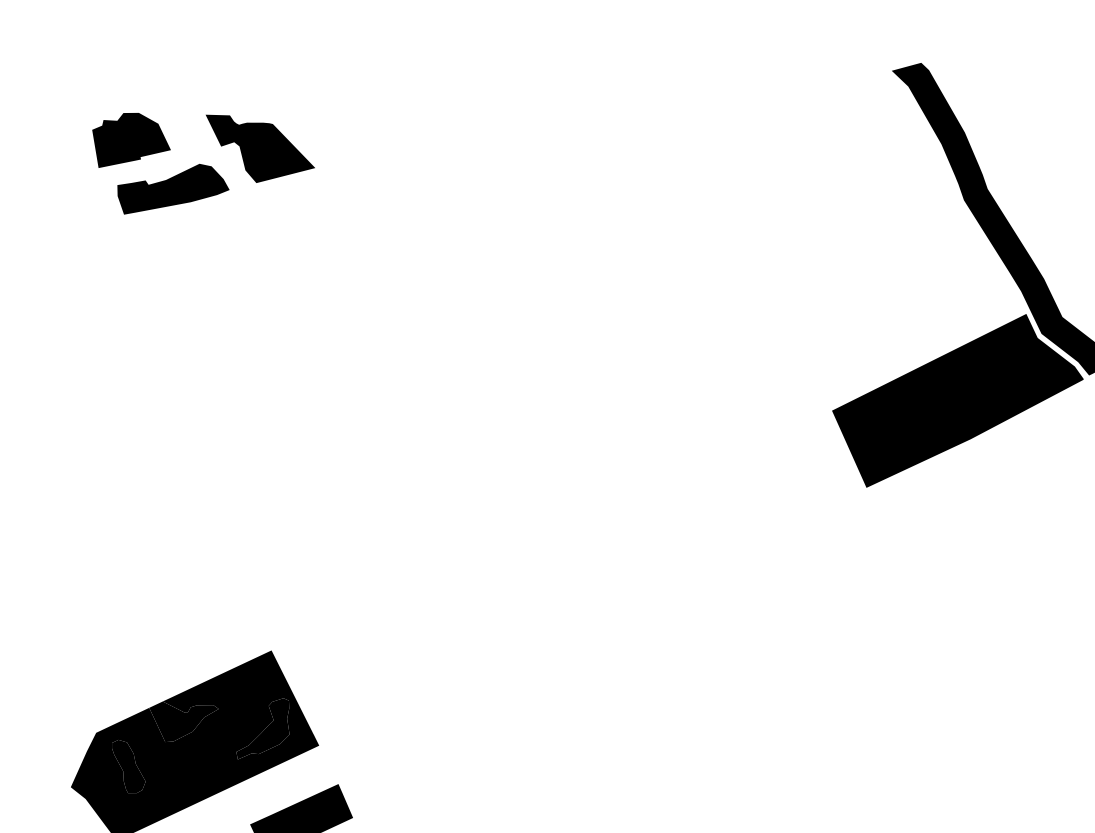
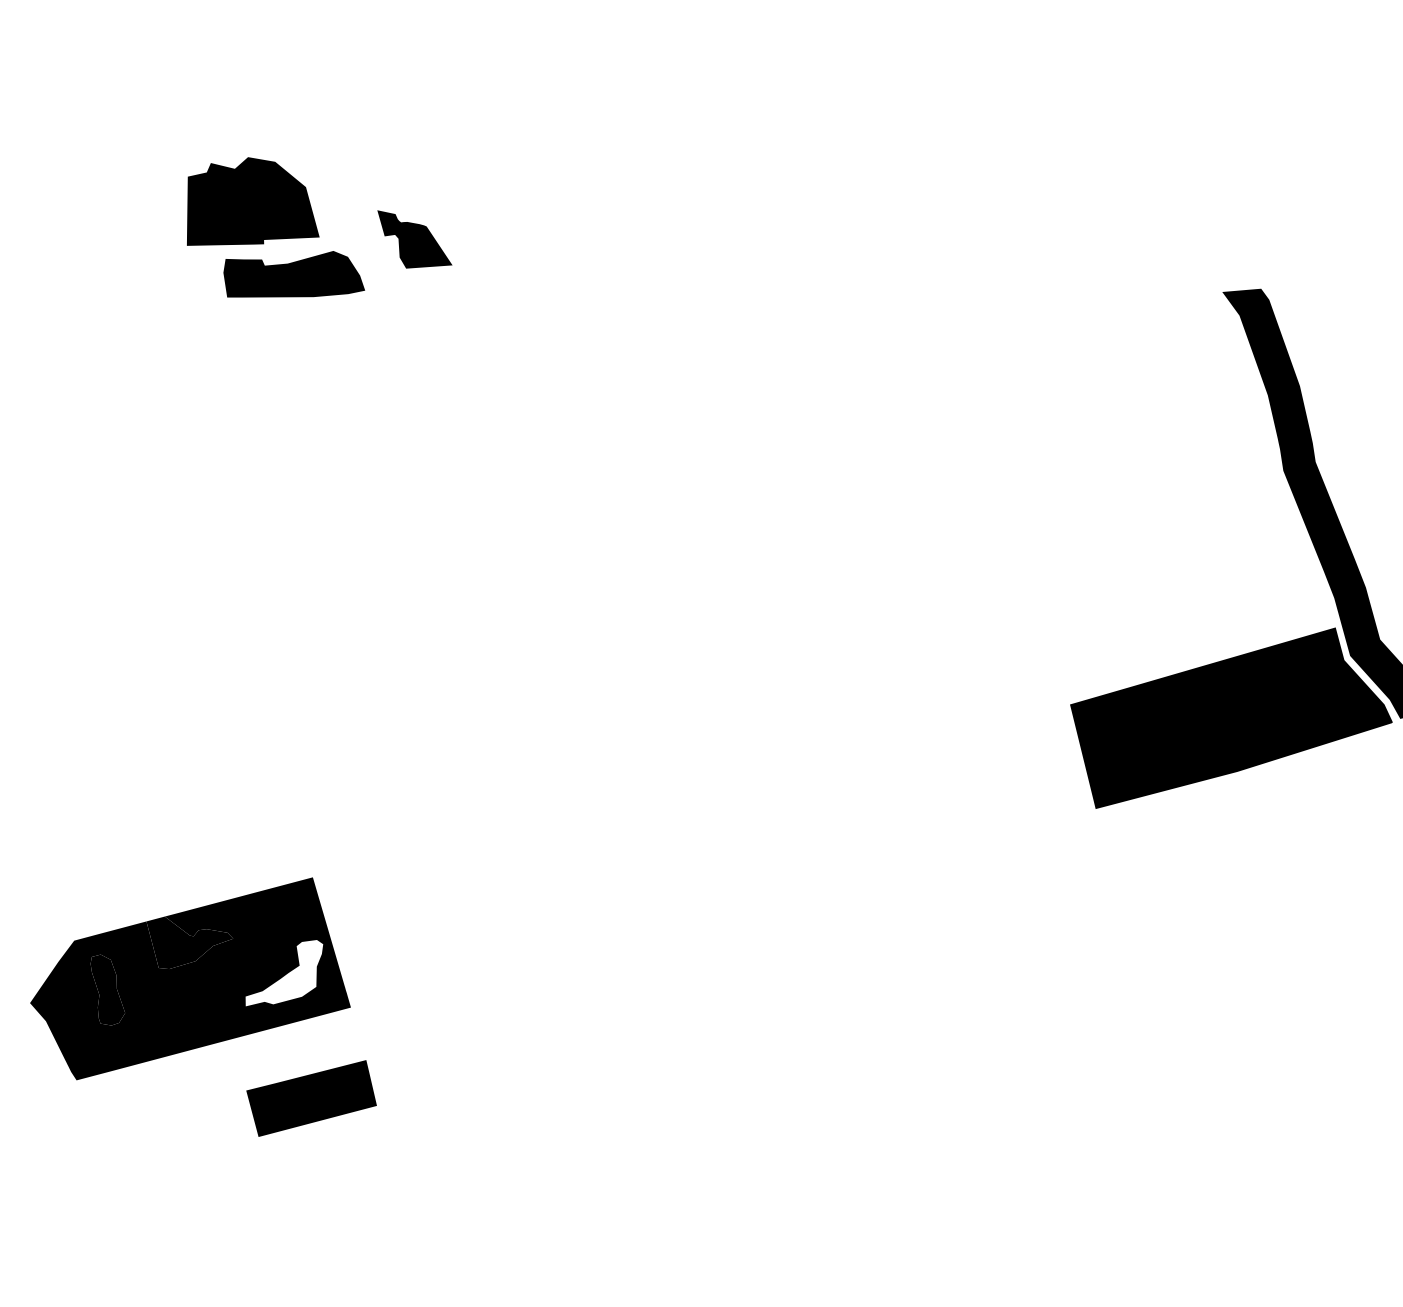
part: (130, 136) -> (253, 201), size x1.4
part: (260, 143) -> (414, 239), size x0.6
fill: (263, 727) -> (284, 972), removed

